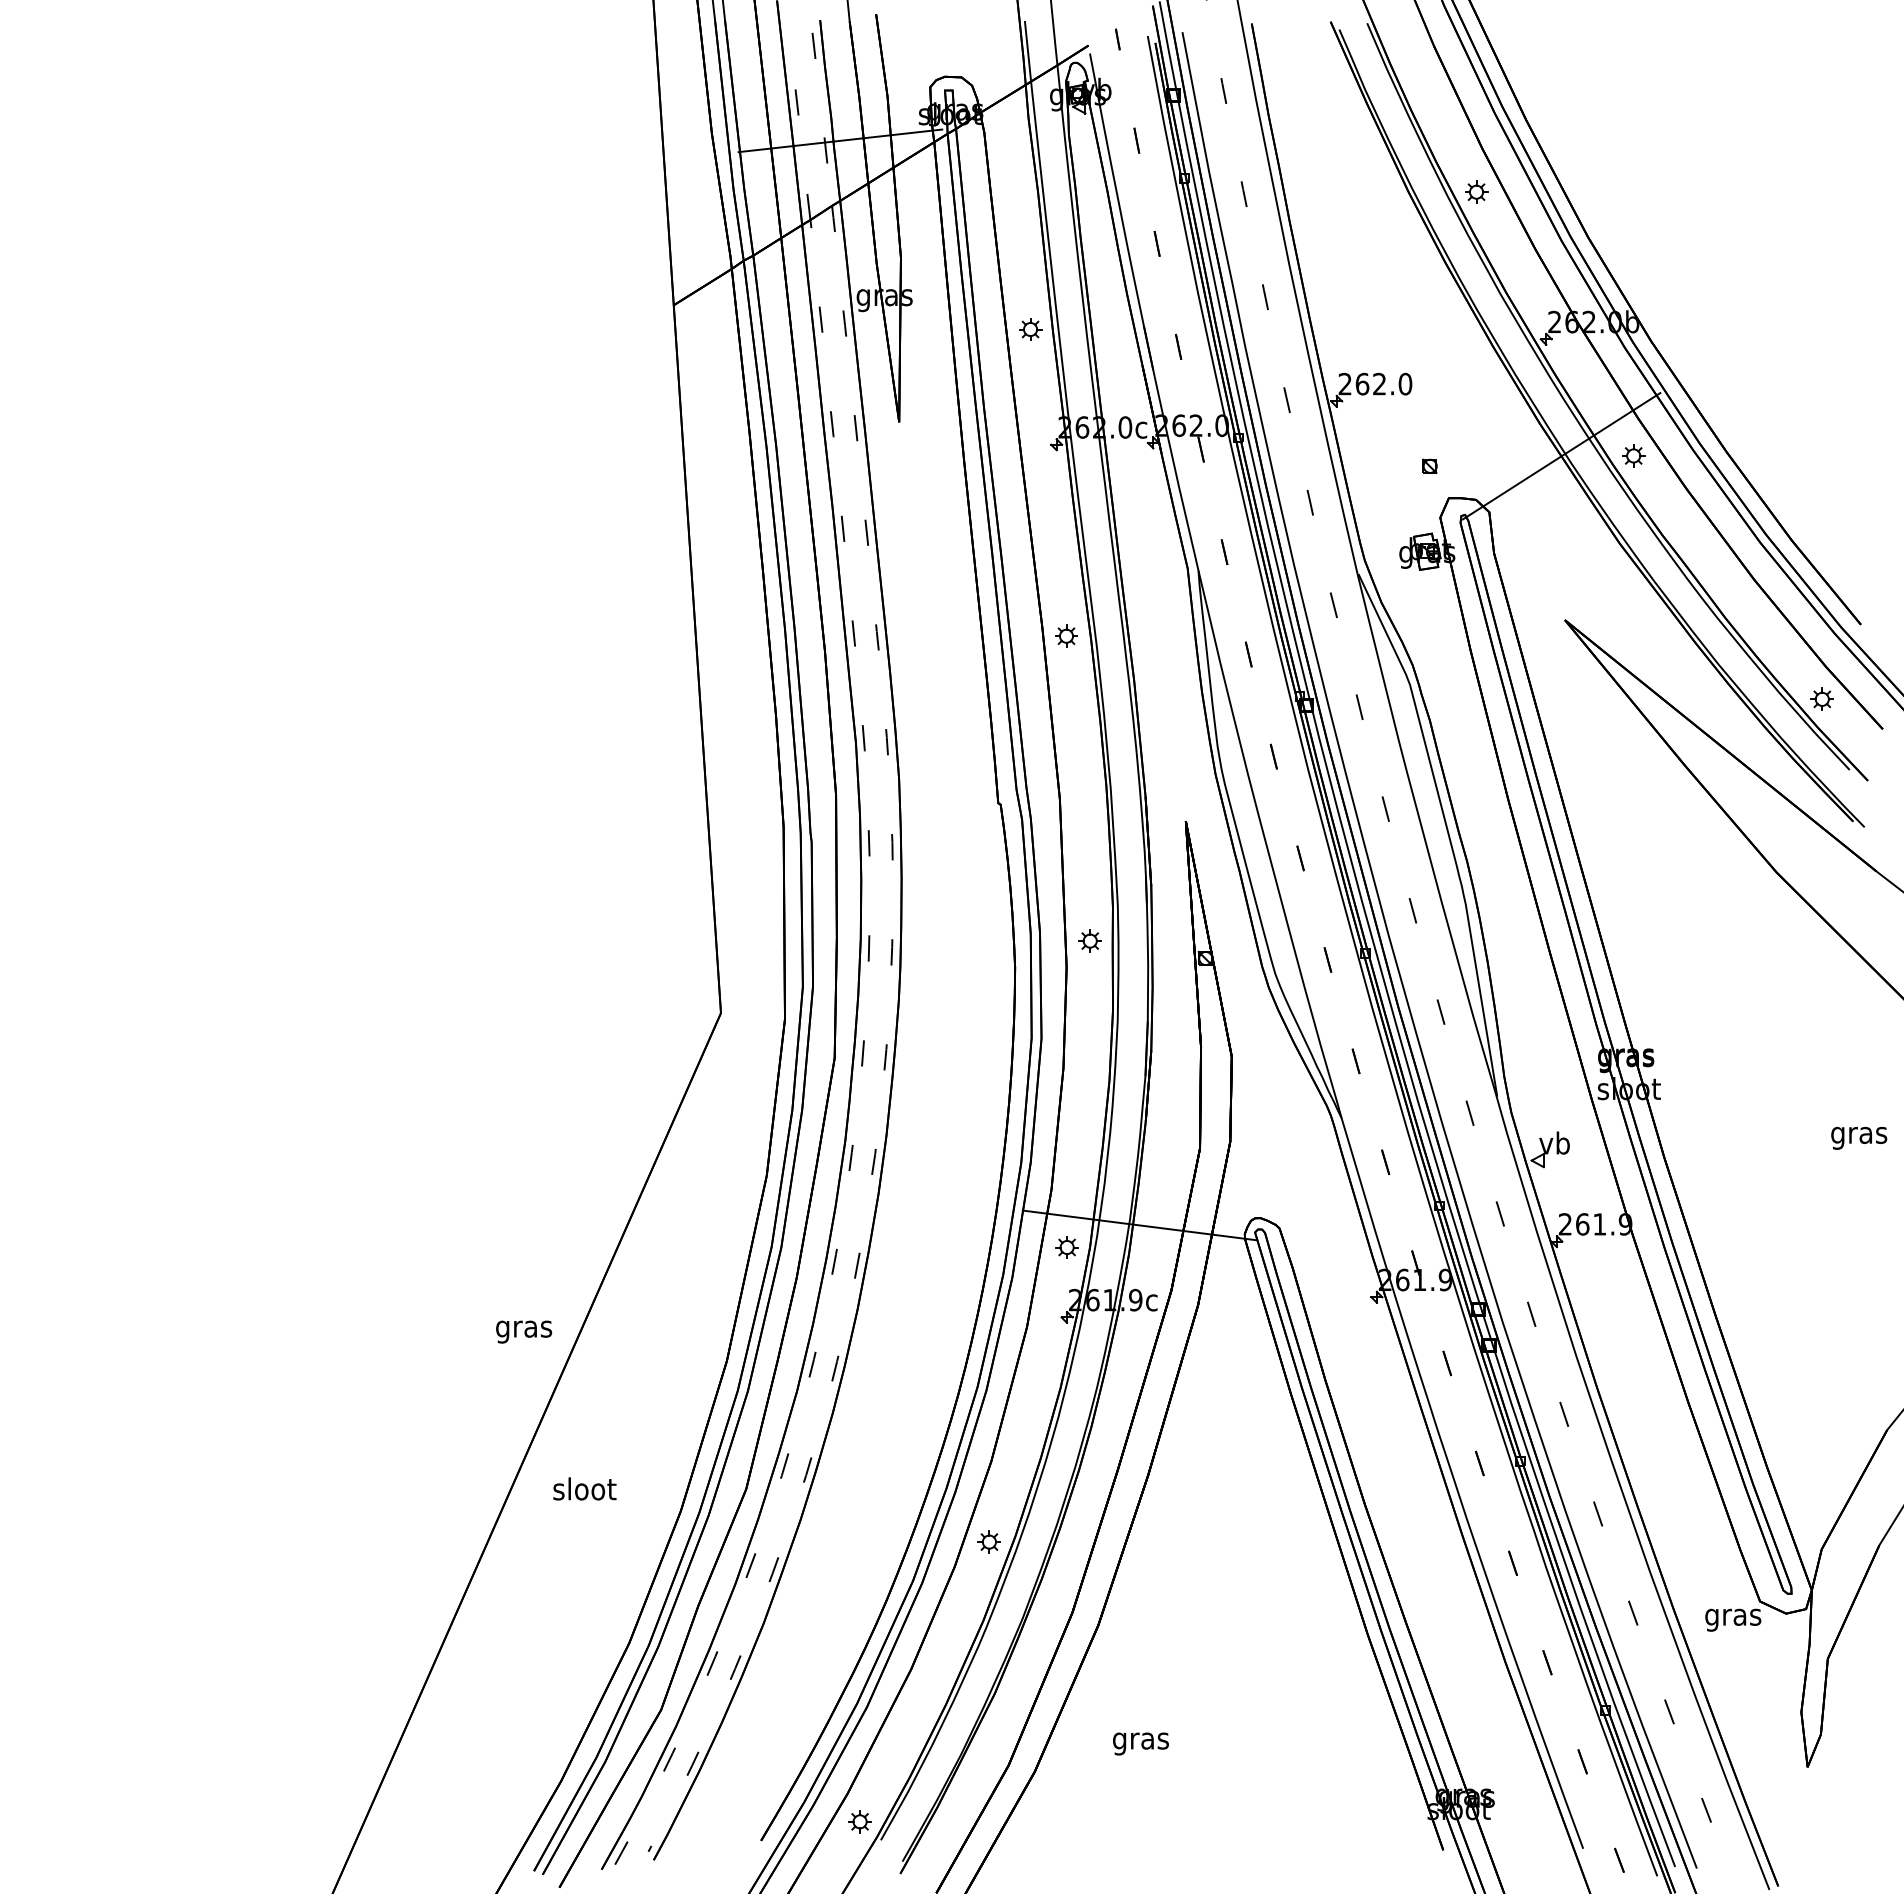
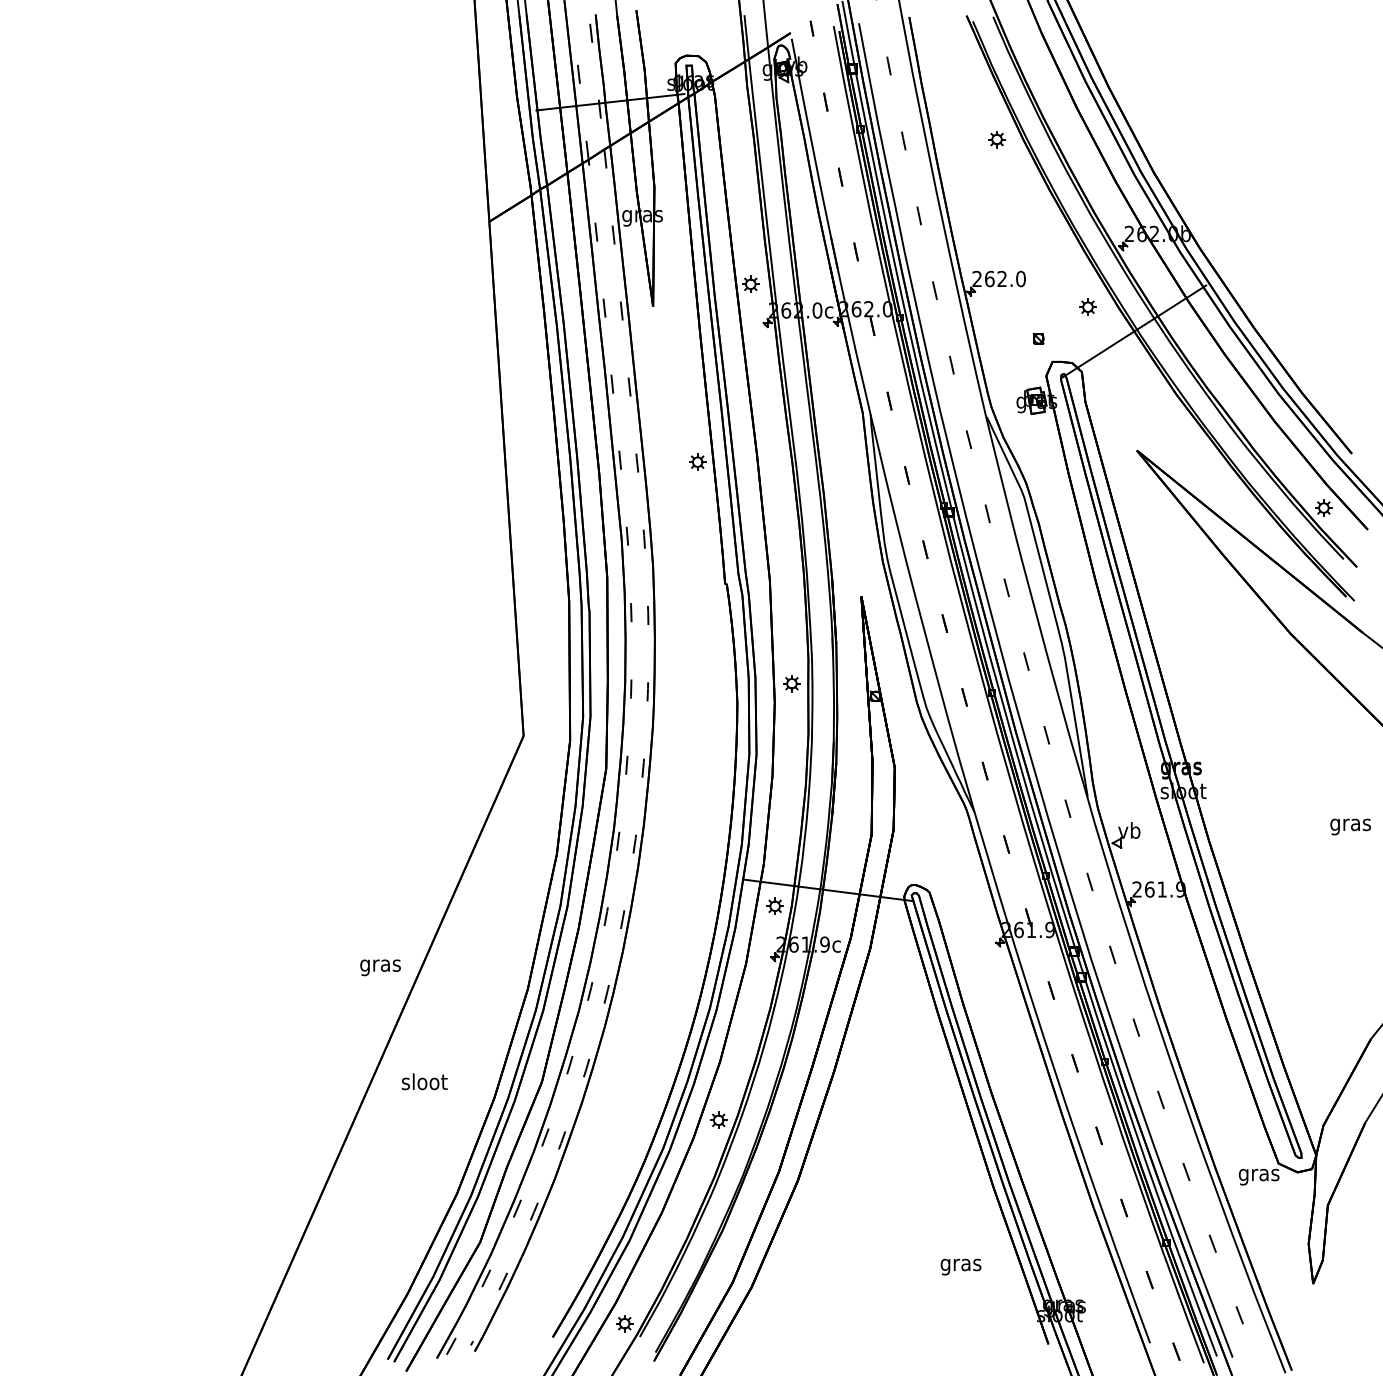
part: (1476, 191) -> (997, 139), moved
part: (1030, 329) -> (750, 284), moved
part: (1633, 455) -> (1087, 306), moved
part: (1066, 635) -> (697, 461), moved
text: (1140, 1743) -> (960, 1266), moved

